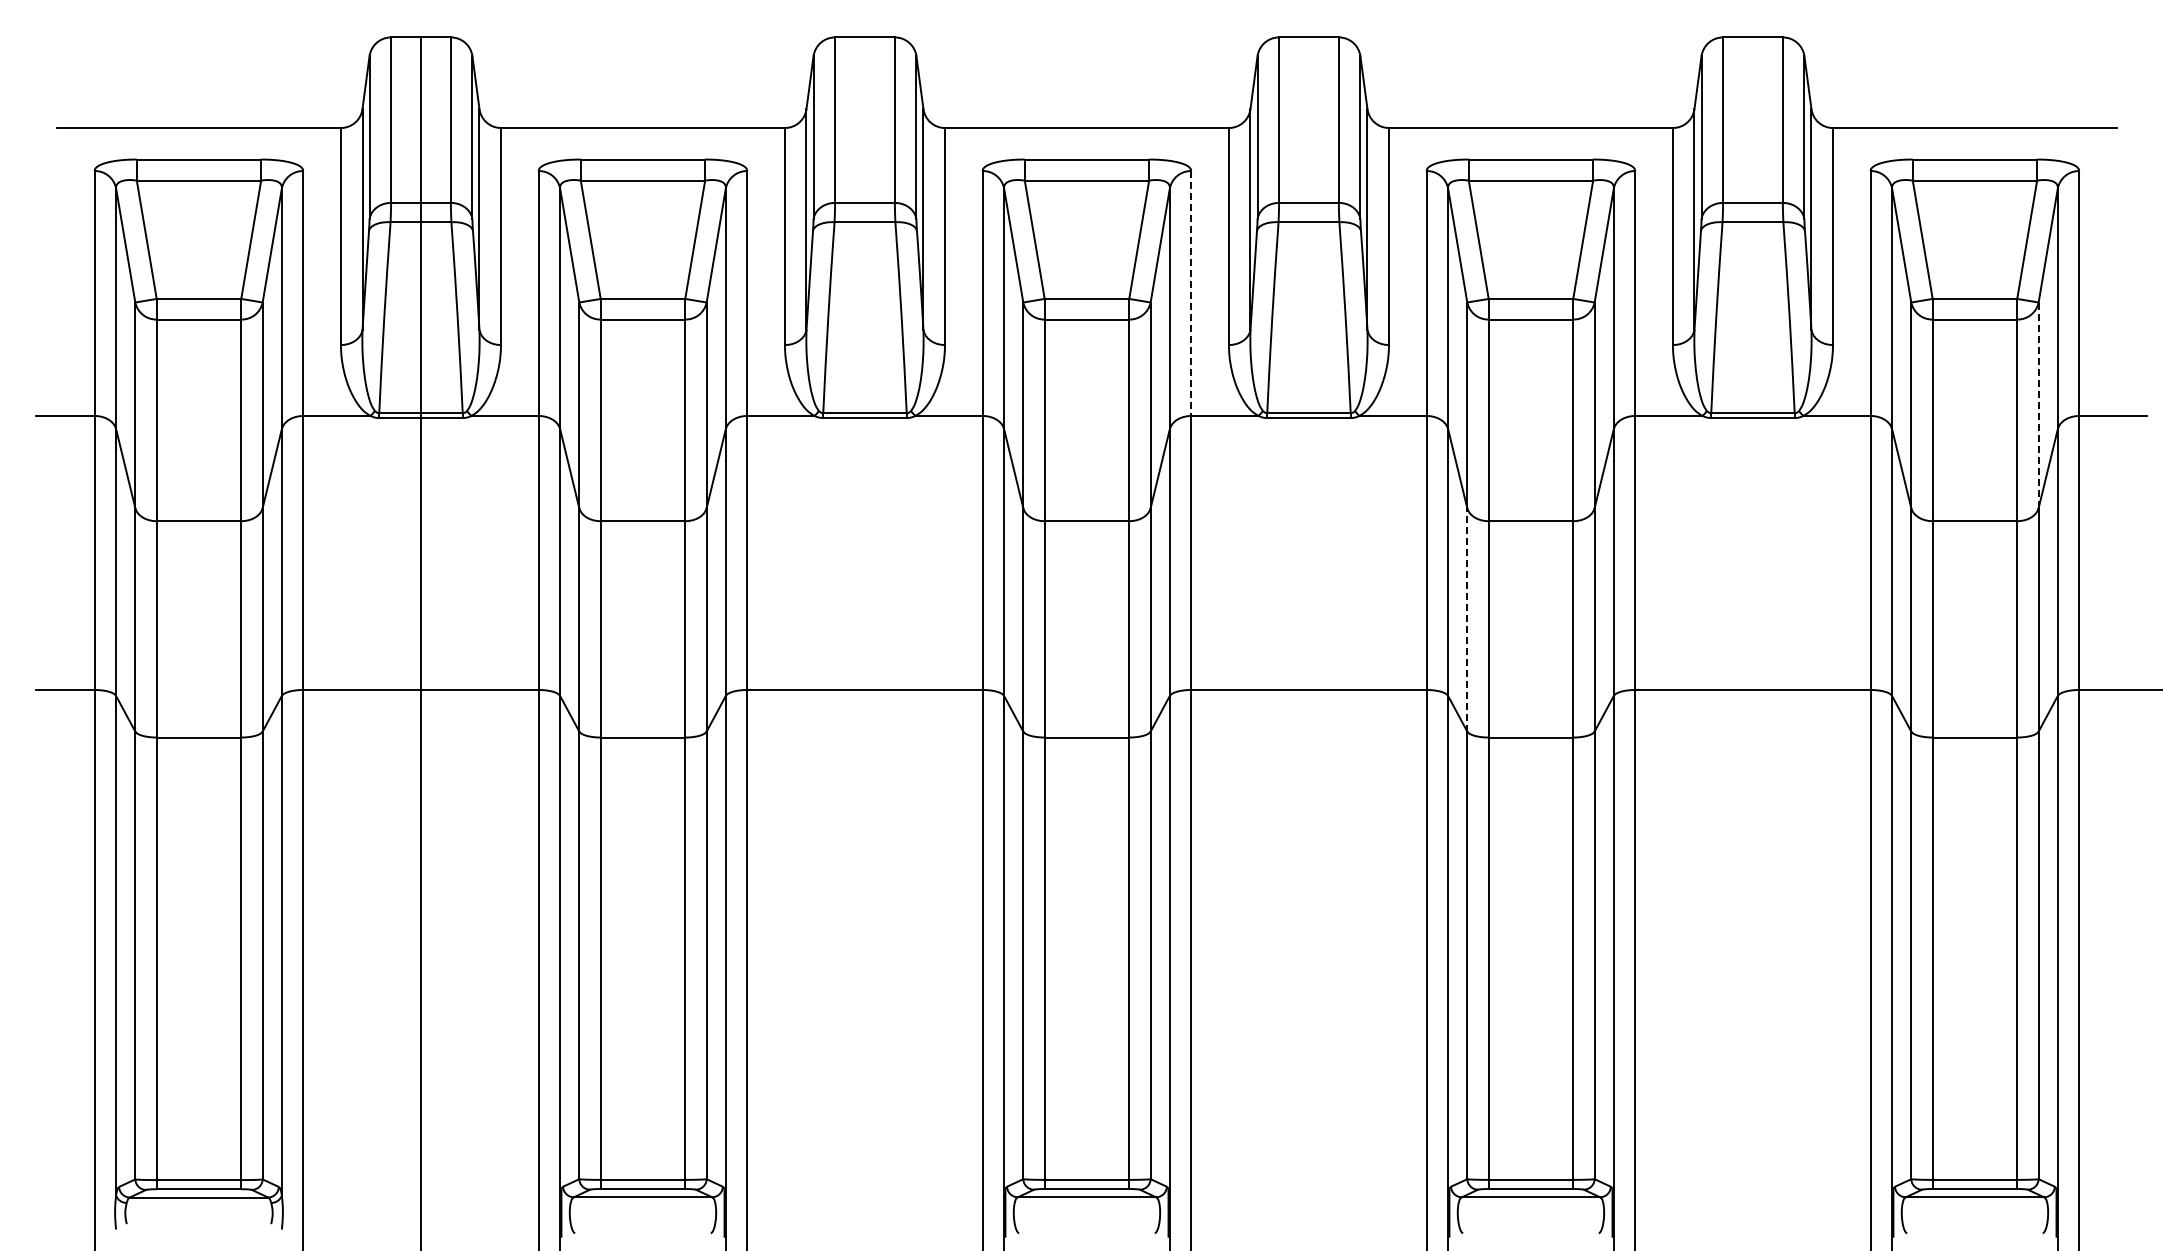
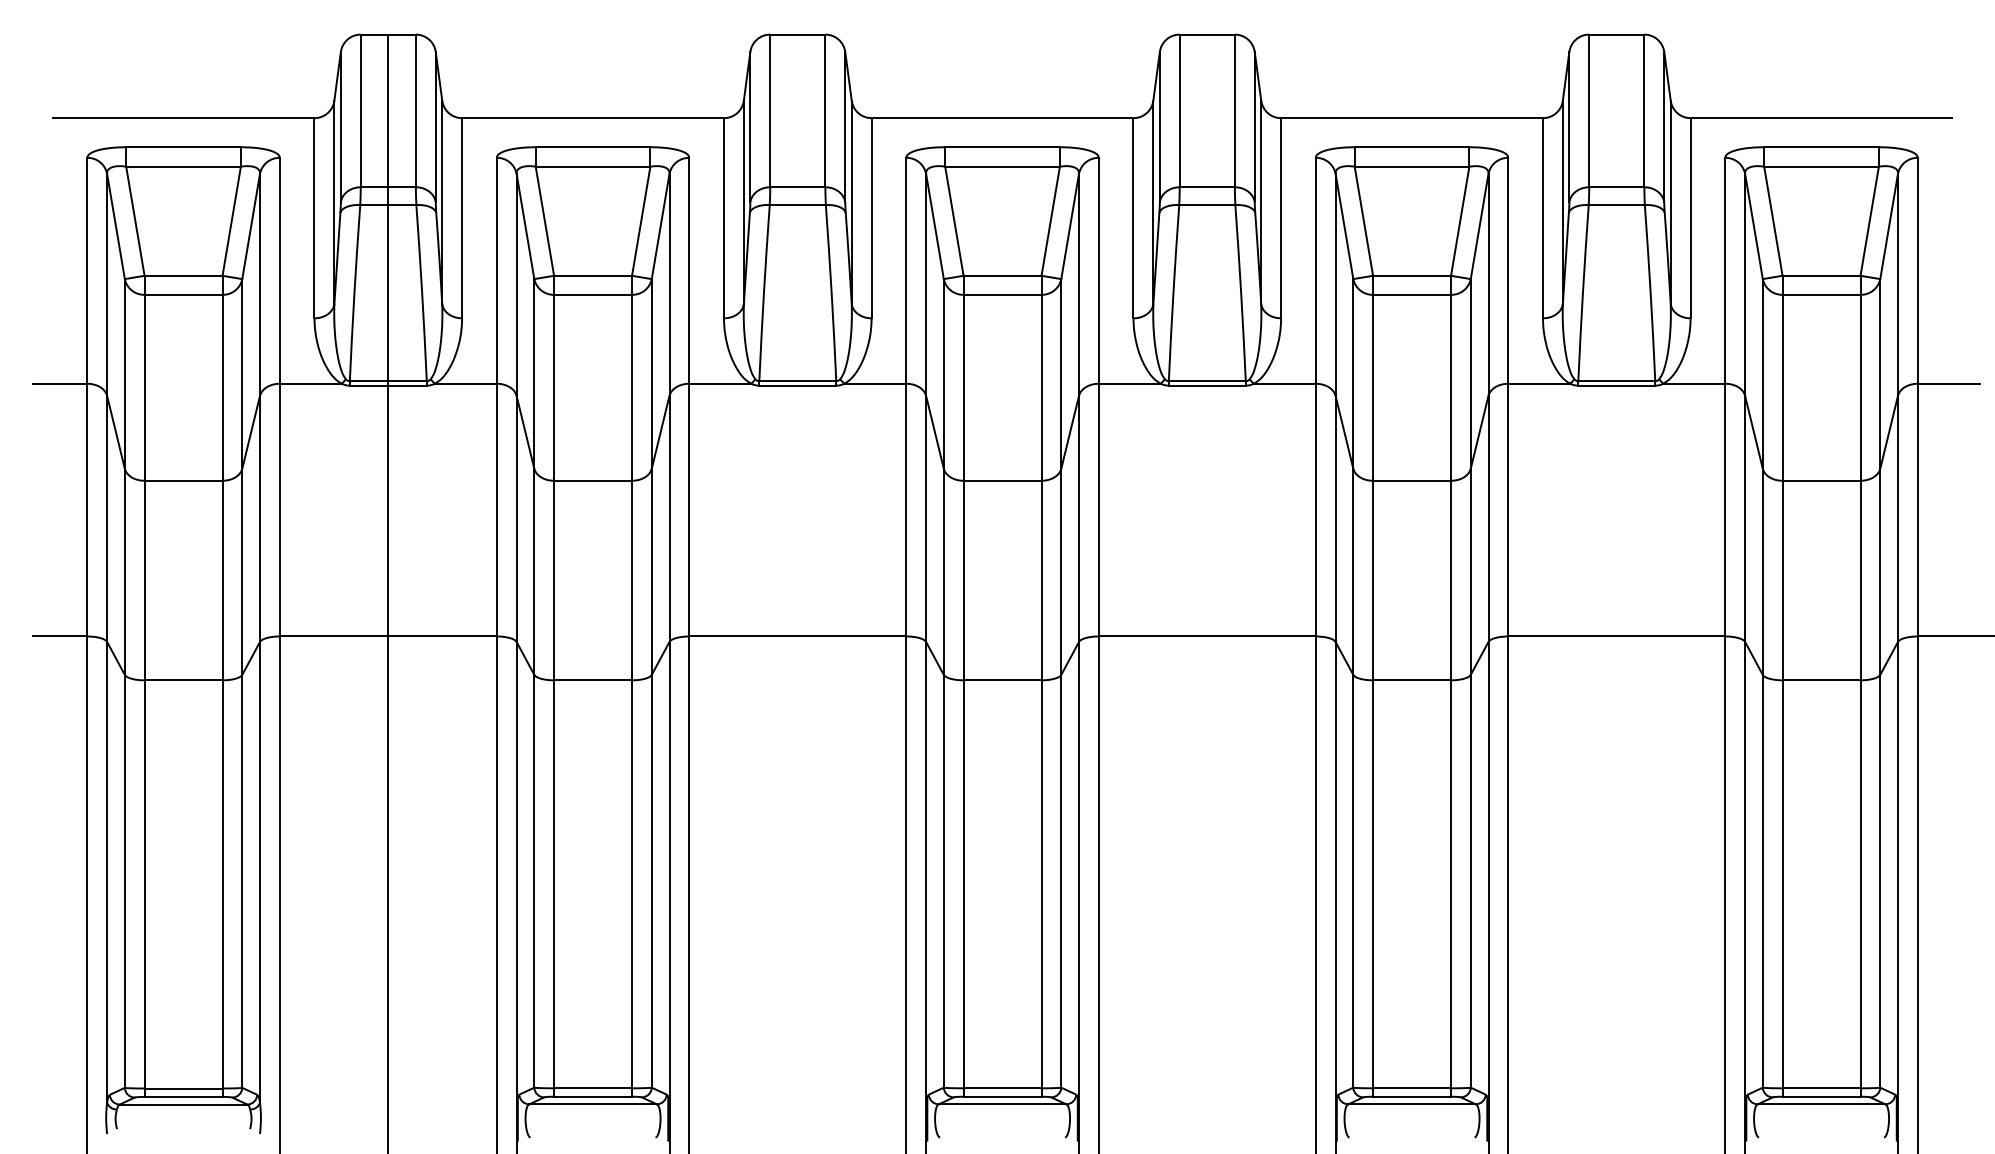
line: (1191, 294) -> (1098, 271), dashed -> solid
line: (2038, 405) -> (1880, 374), dashed -> solid
line: (1467, 619) -> (1353, 571), dashed -> solid

